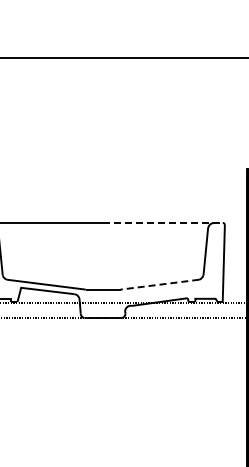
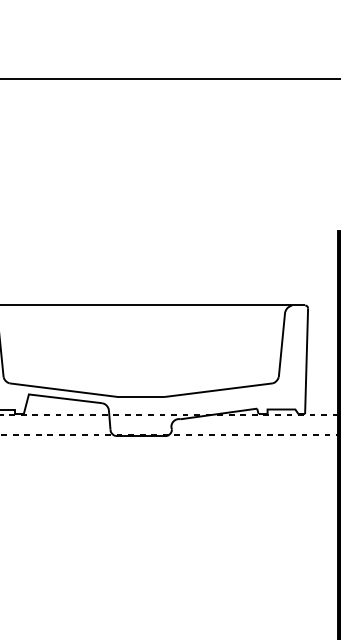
line: (162, 222) -> (222, 304), dashed -> solid
line: (159, 284) -> (218, 389), dashed -> solid

